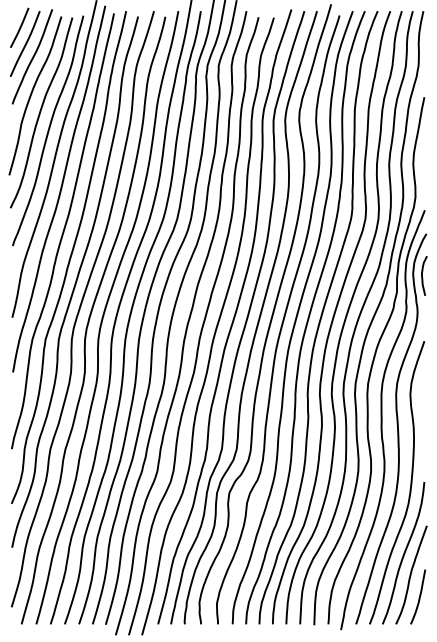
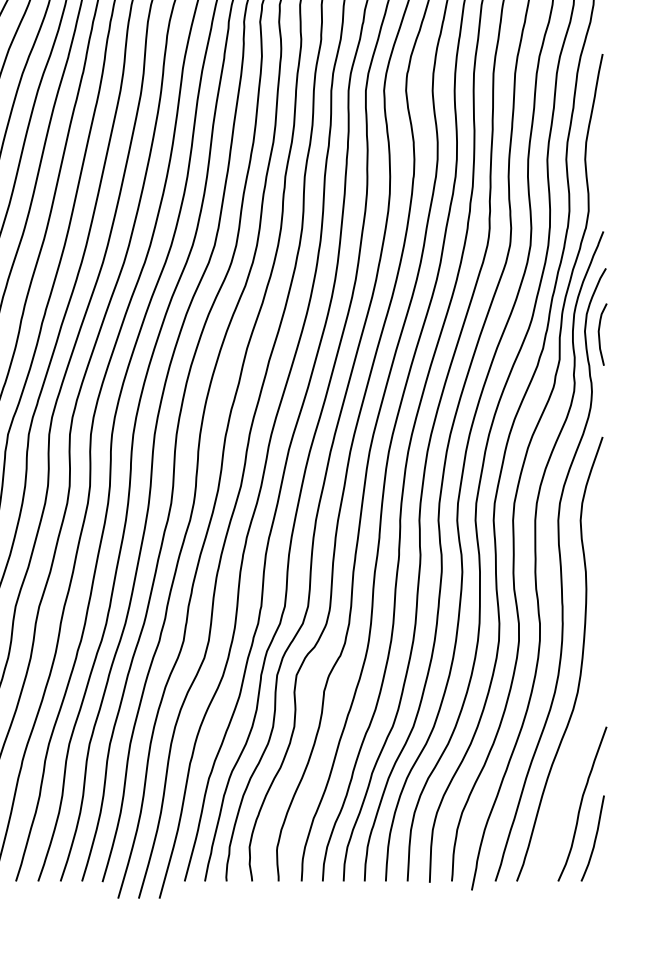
curve: (403, 553) -> (569, 770), removed

